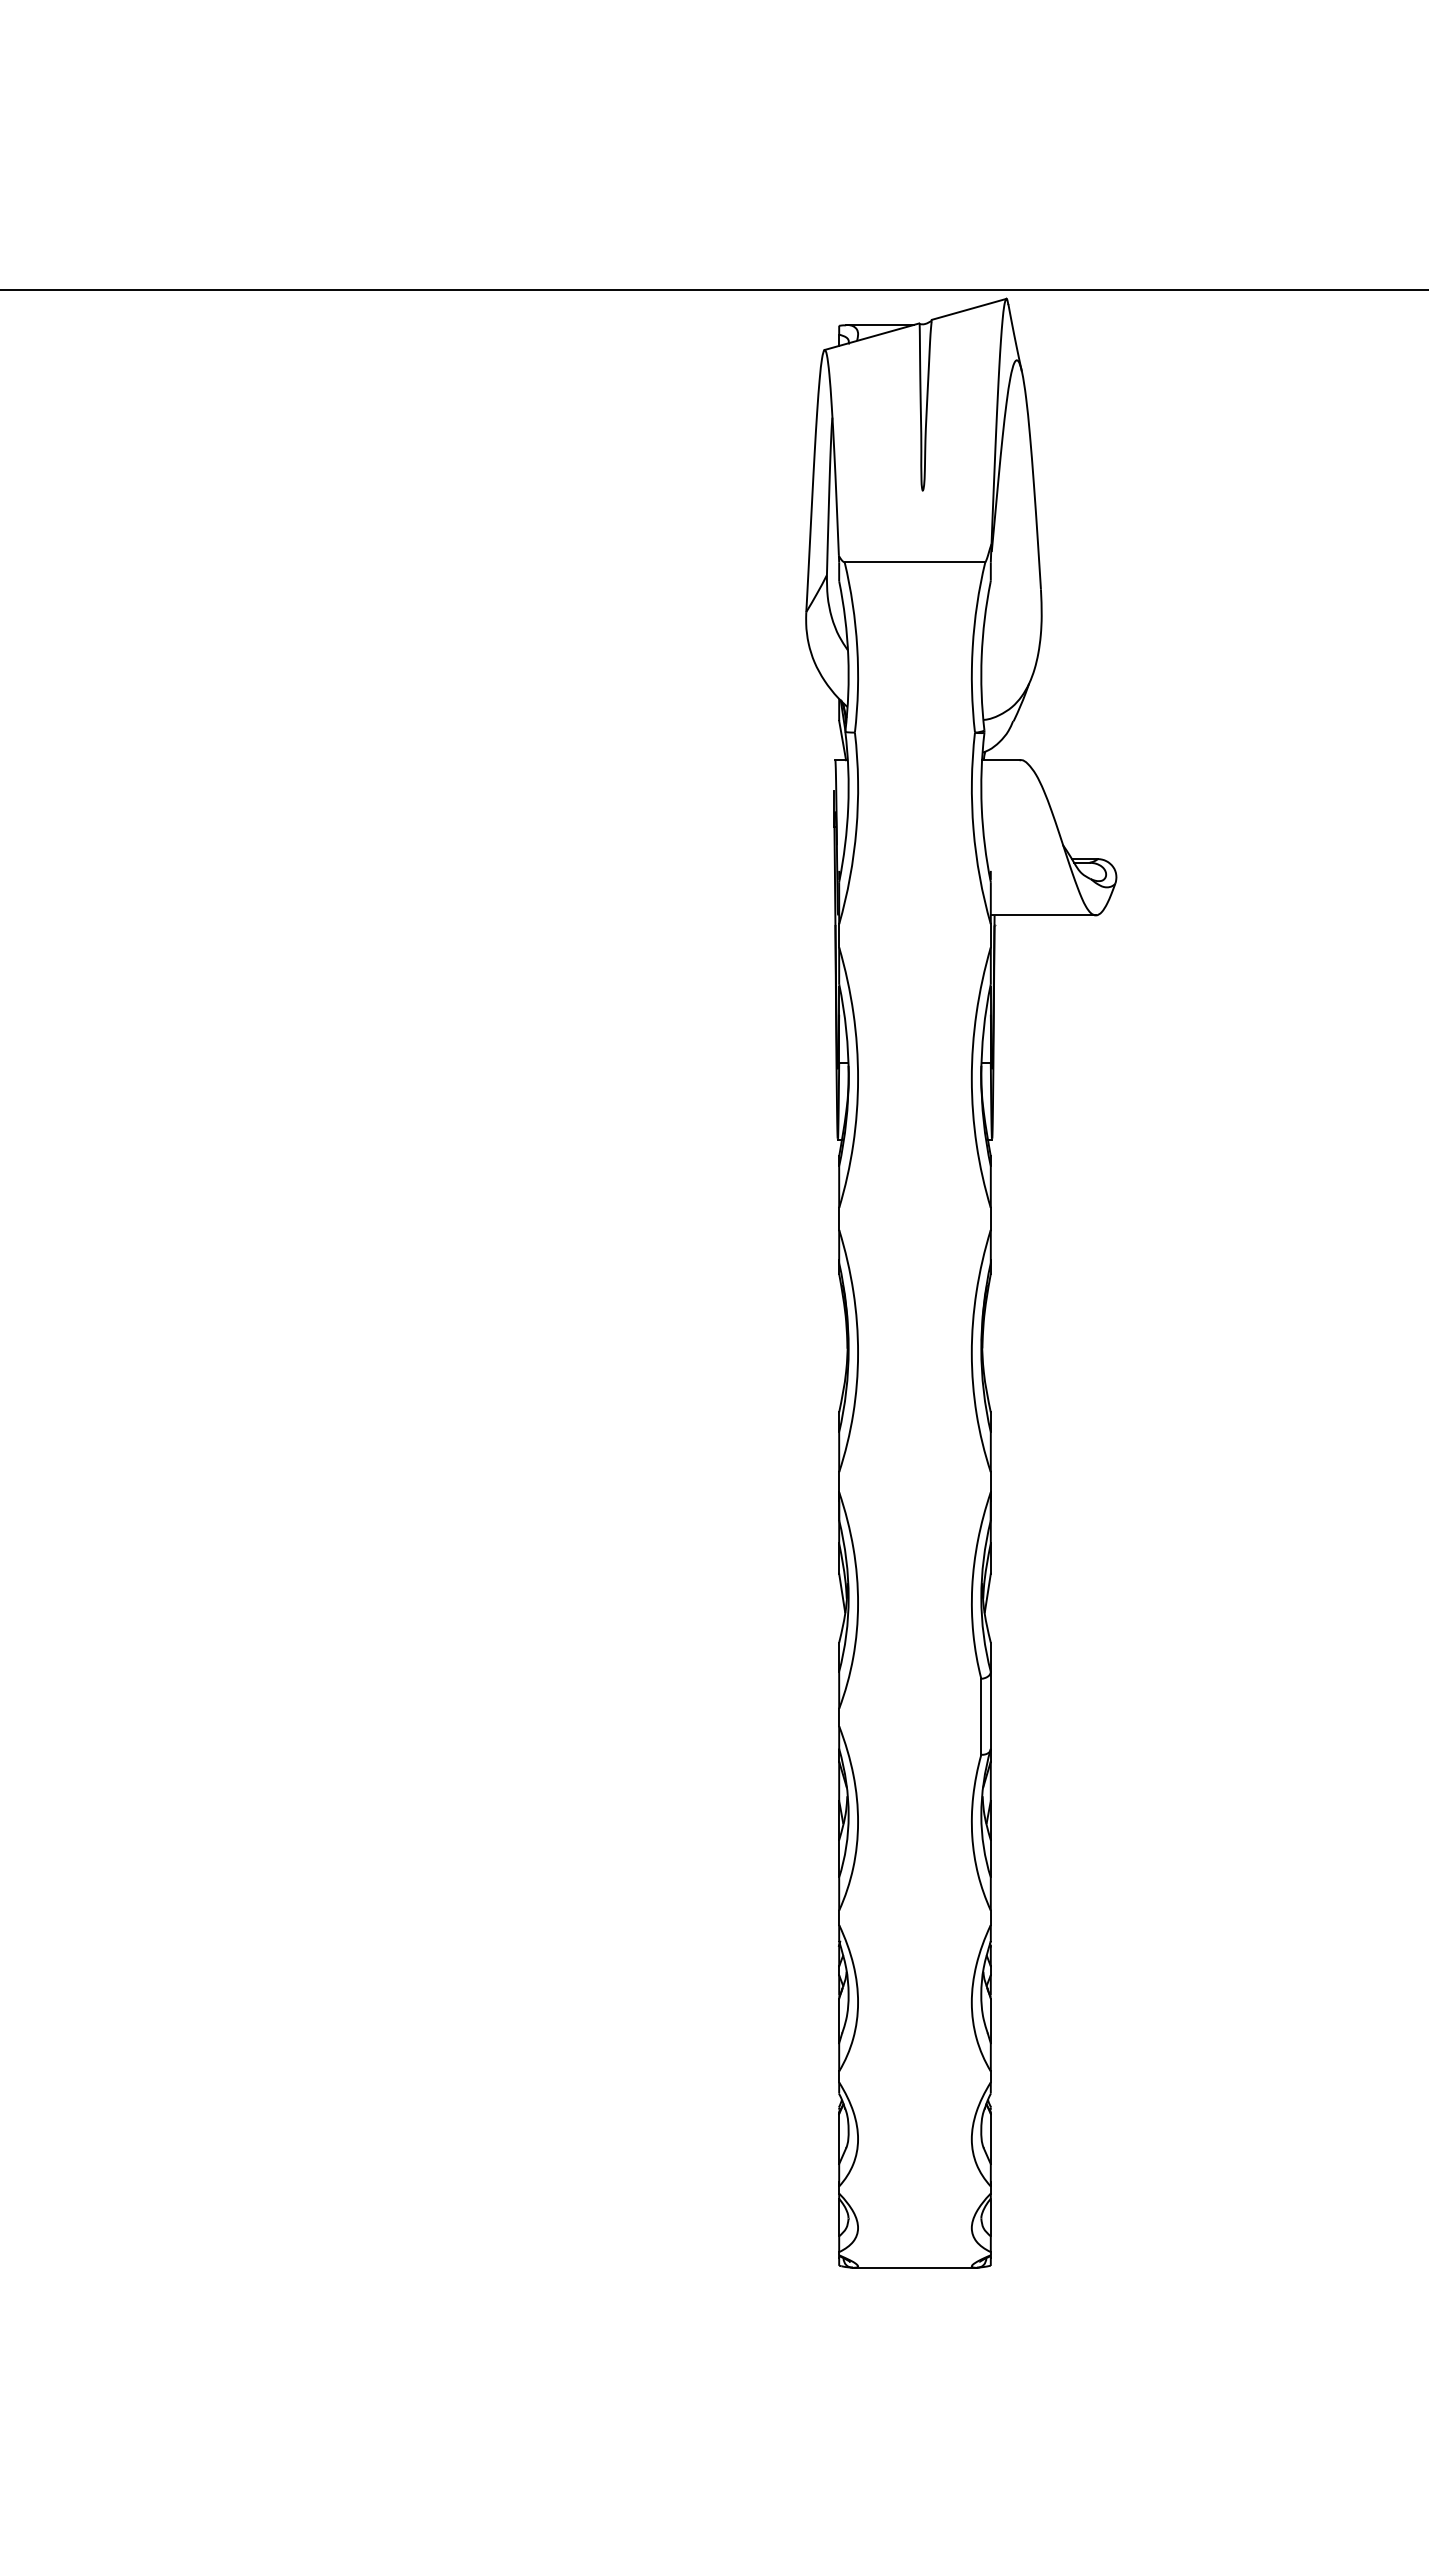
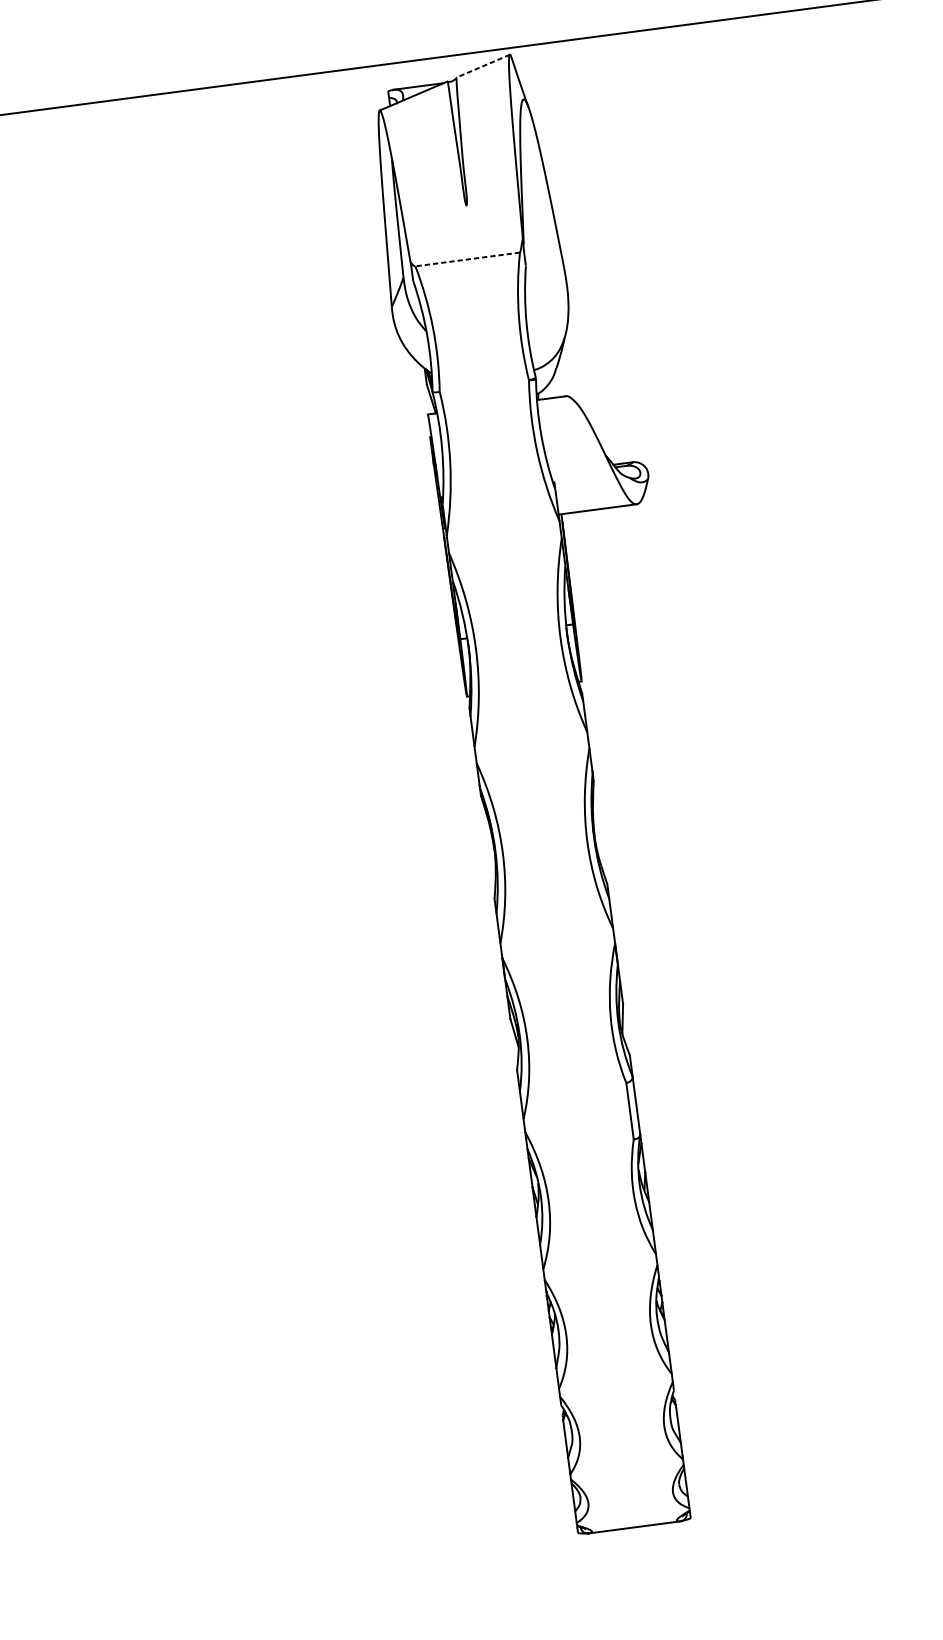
line: (969, 309) -> (483, 66), solid -> dashed
line: (914, 562) -> (467, 259), solid -> dashed

